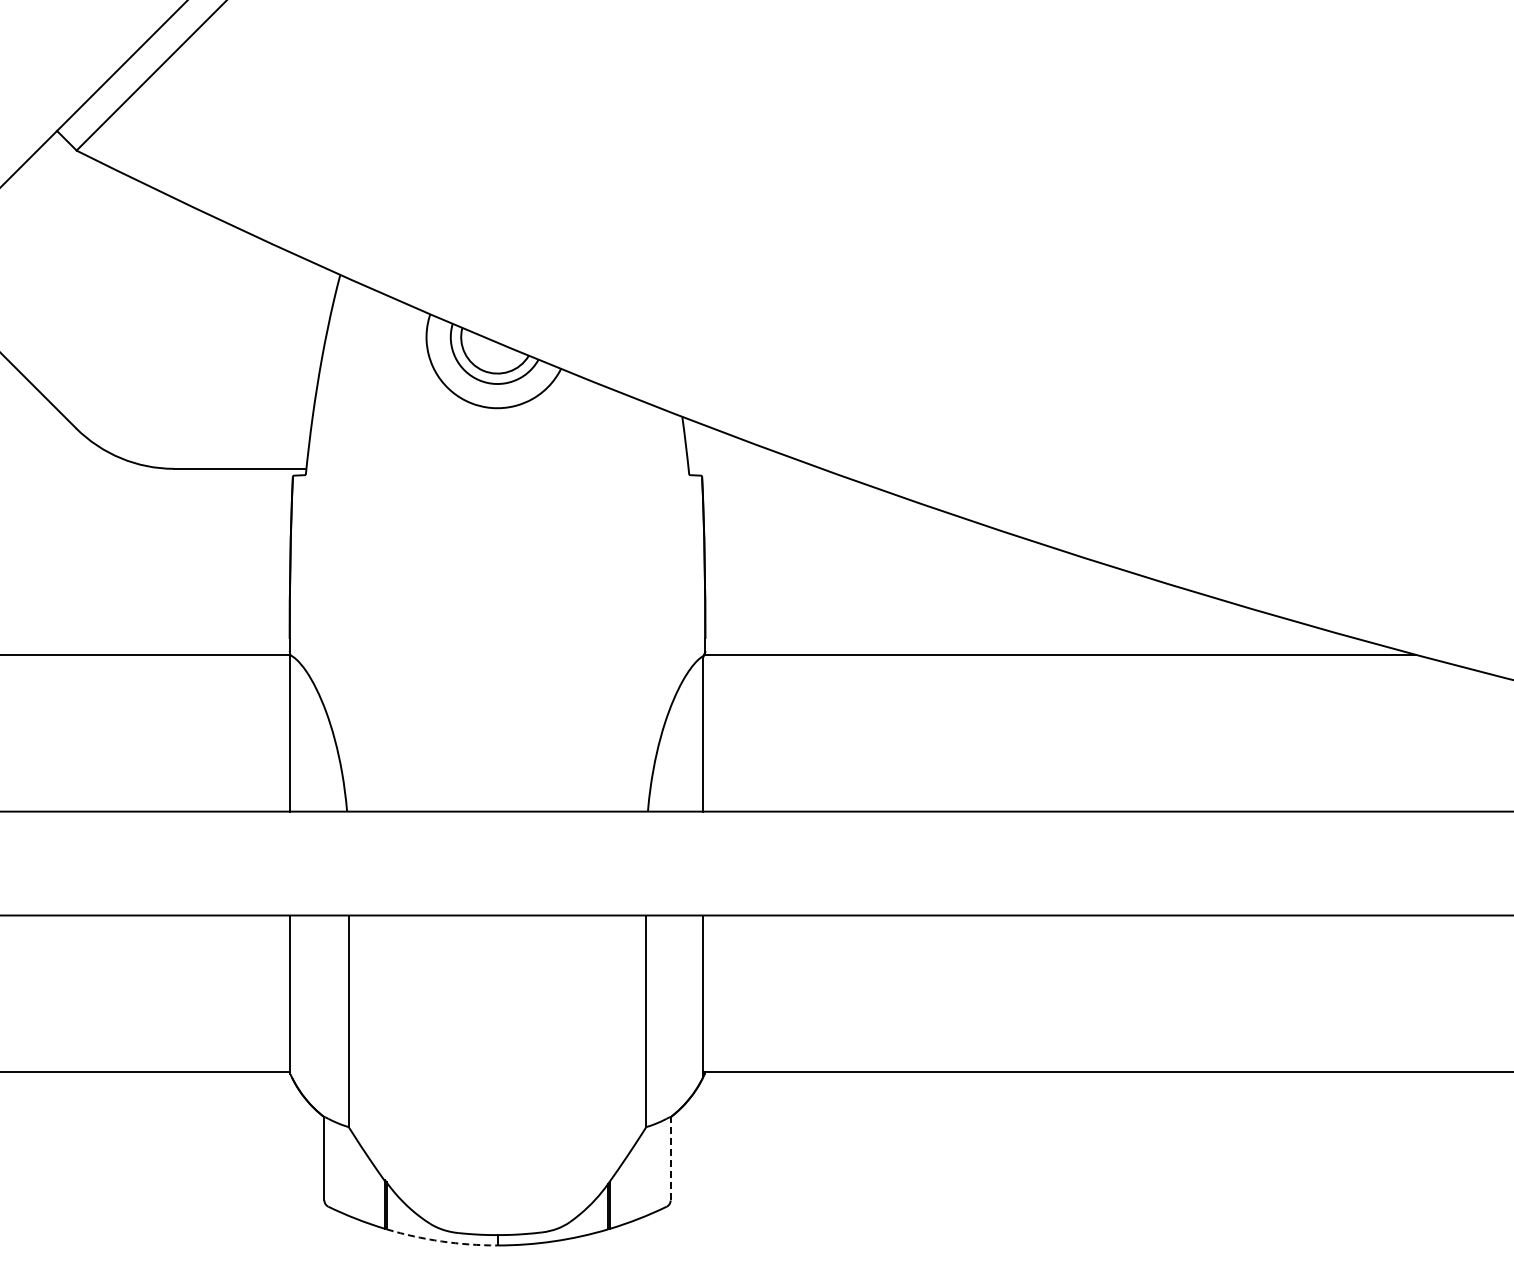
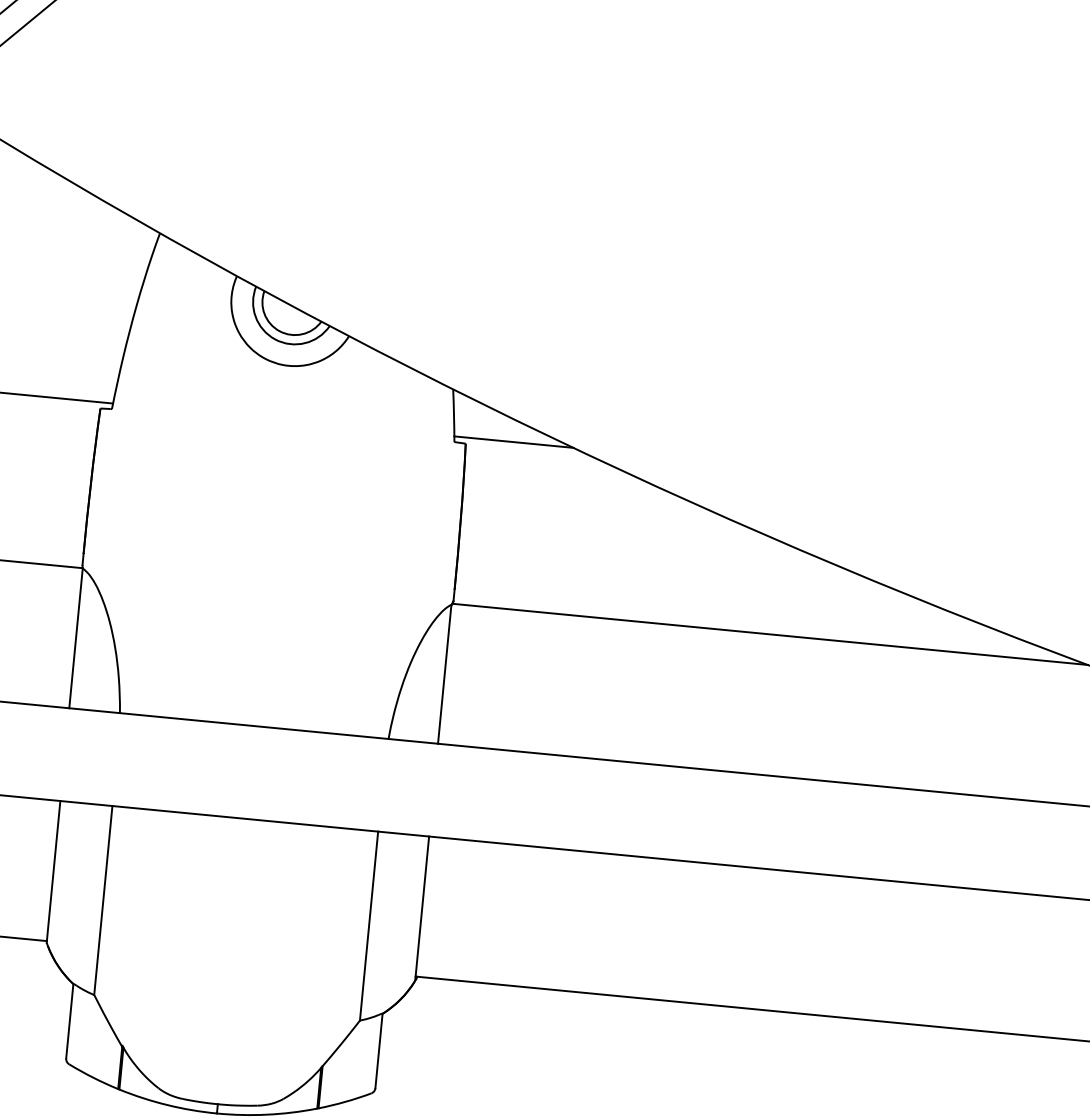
line: (755, 468) -> (514, 441), added
line: (670, 1158) -> (378, 1050), dashed -> solid
arc: (441, 1241) -> (167, 1105), dashed -> solid

